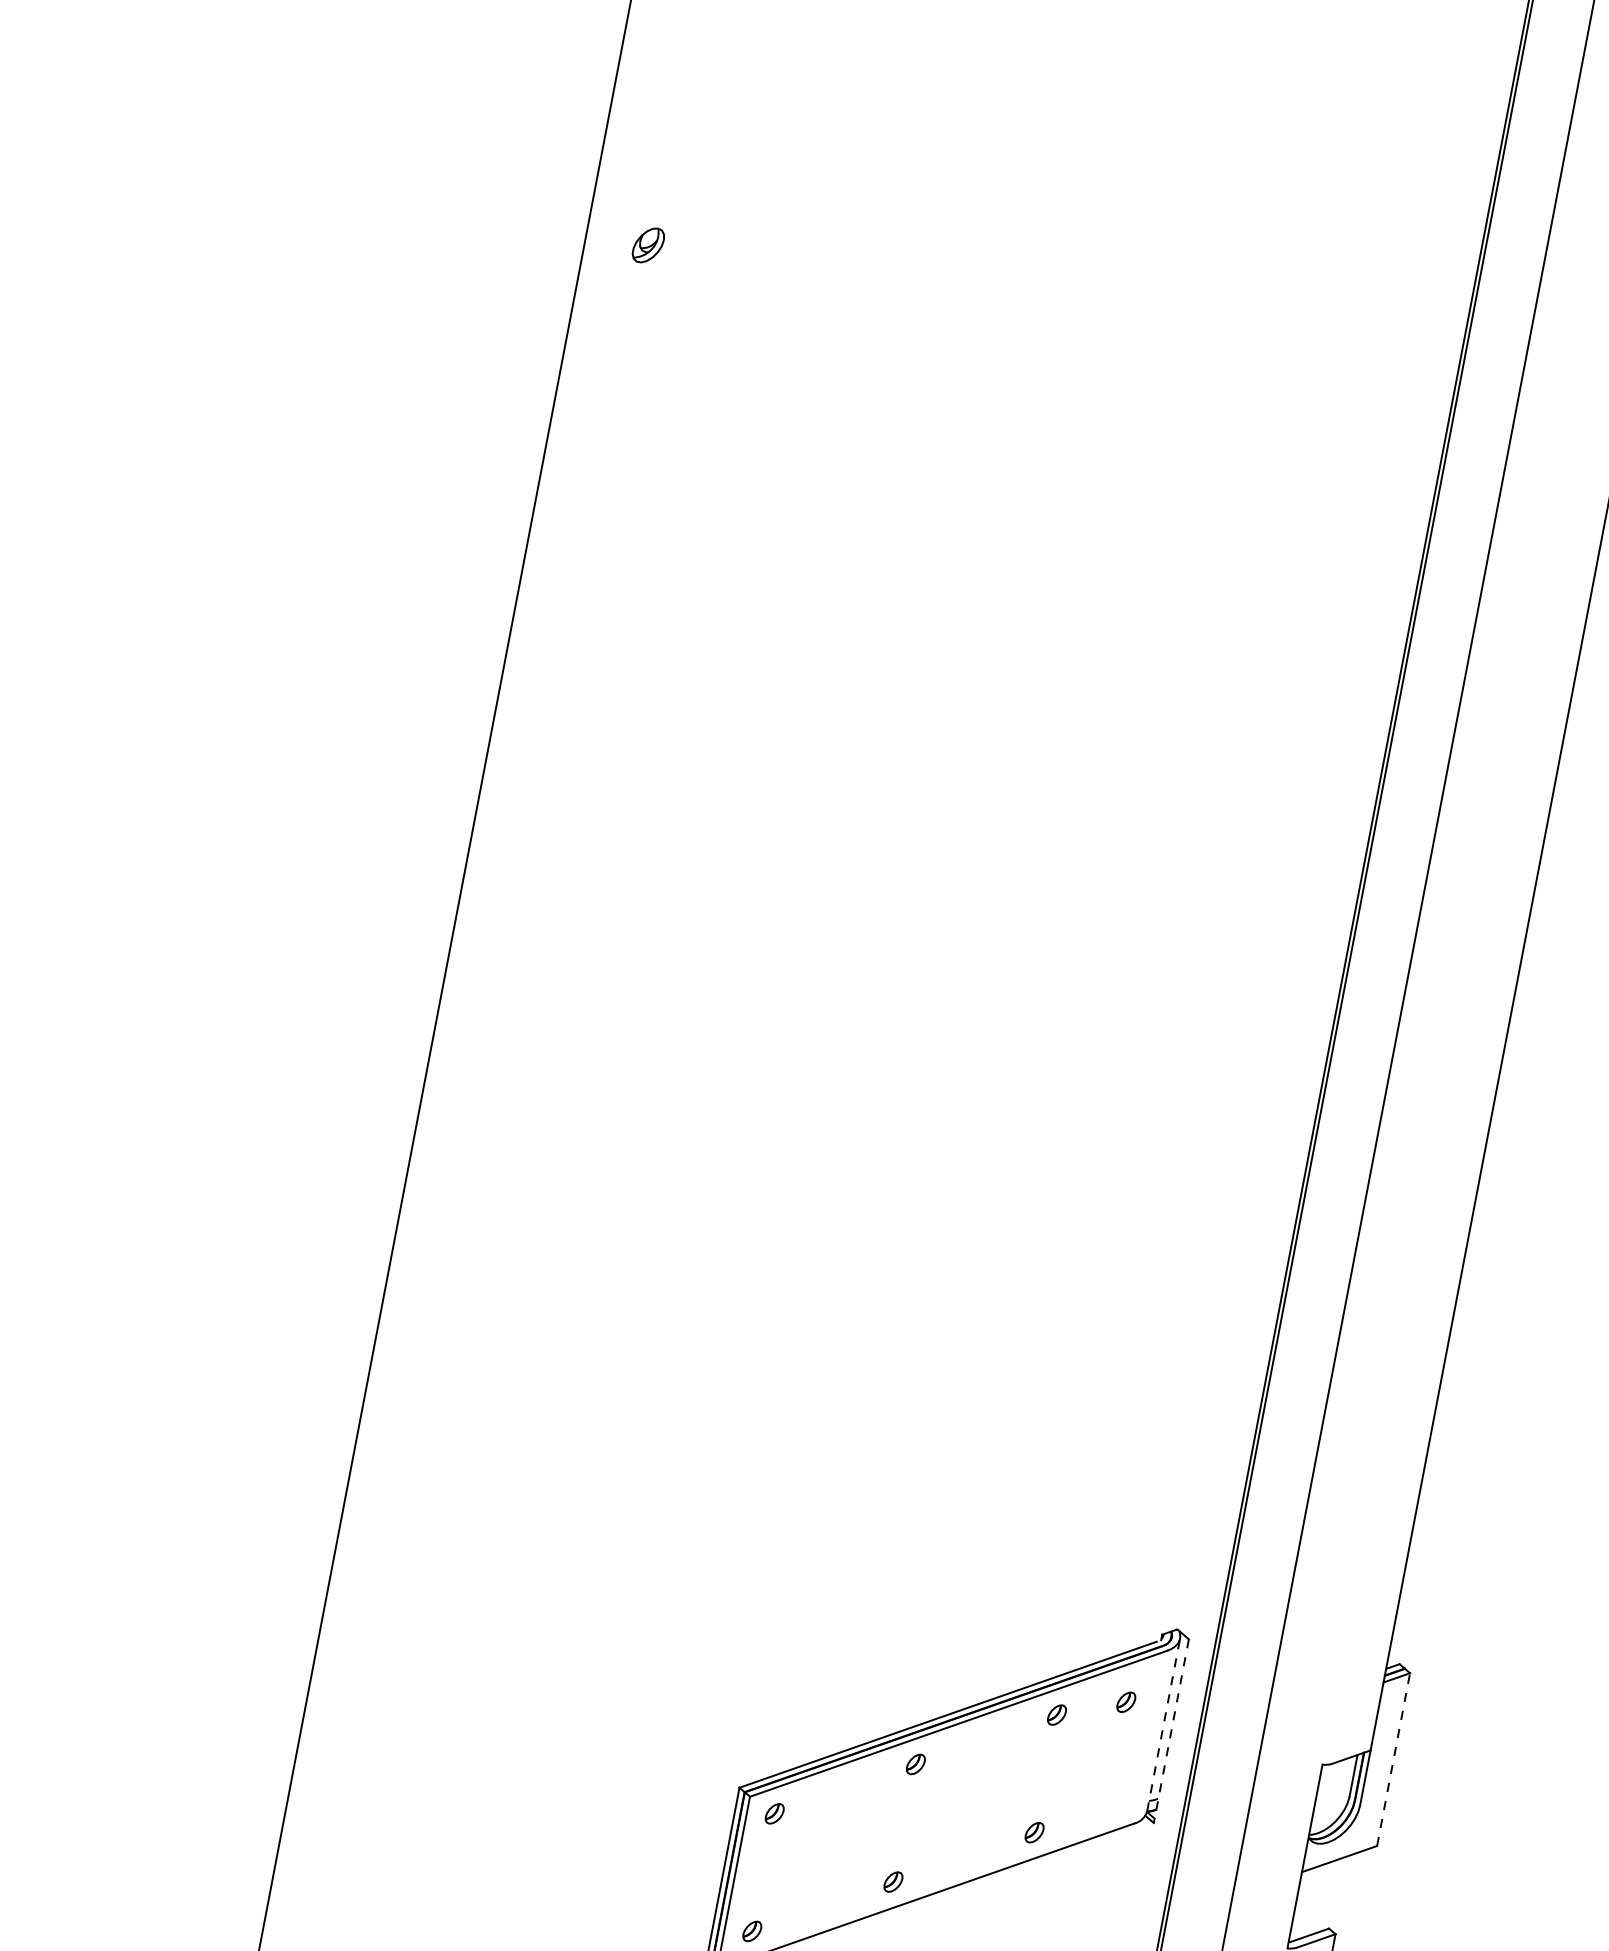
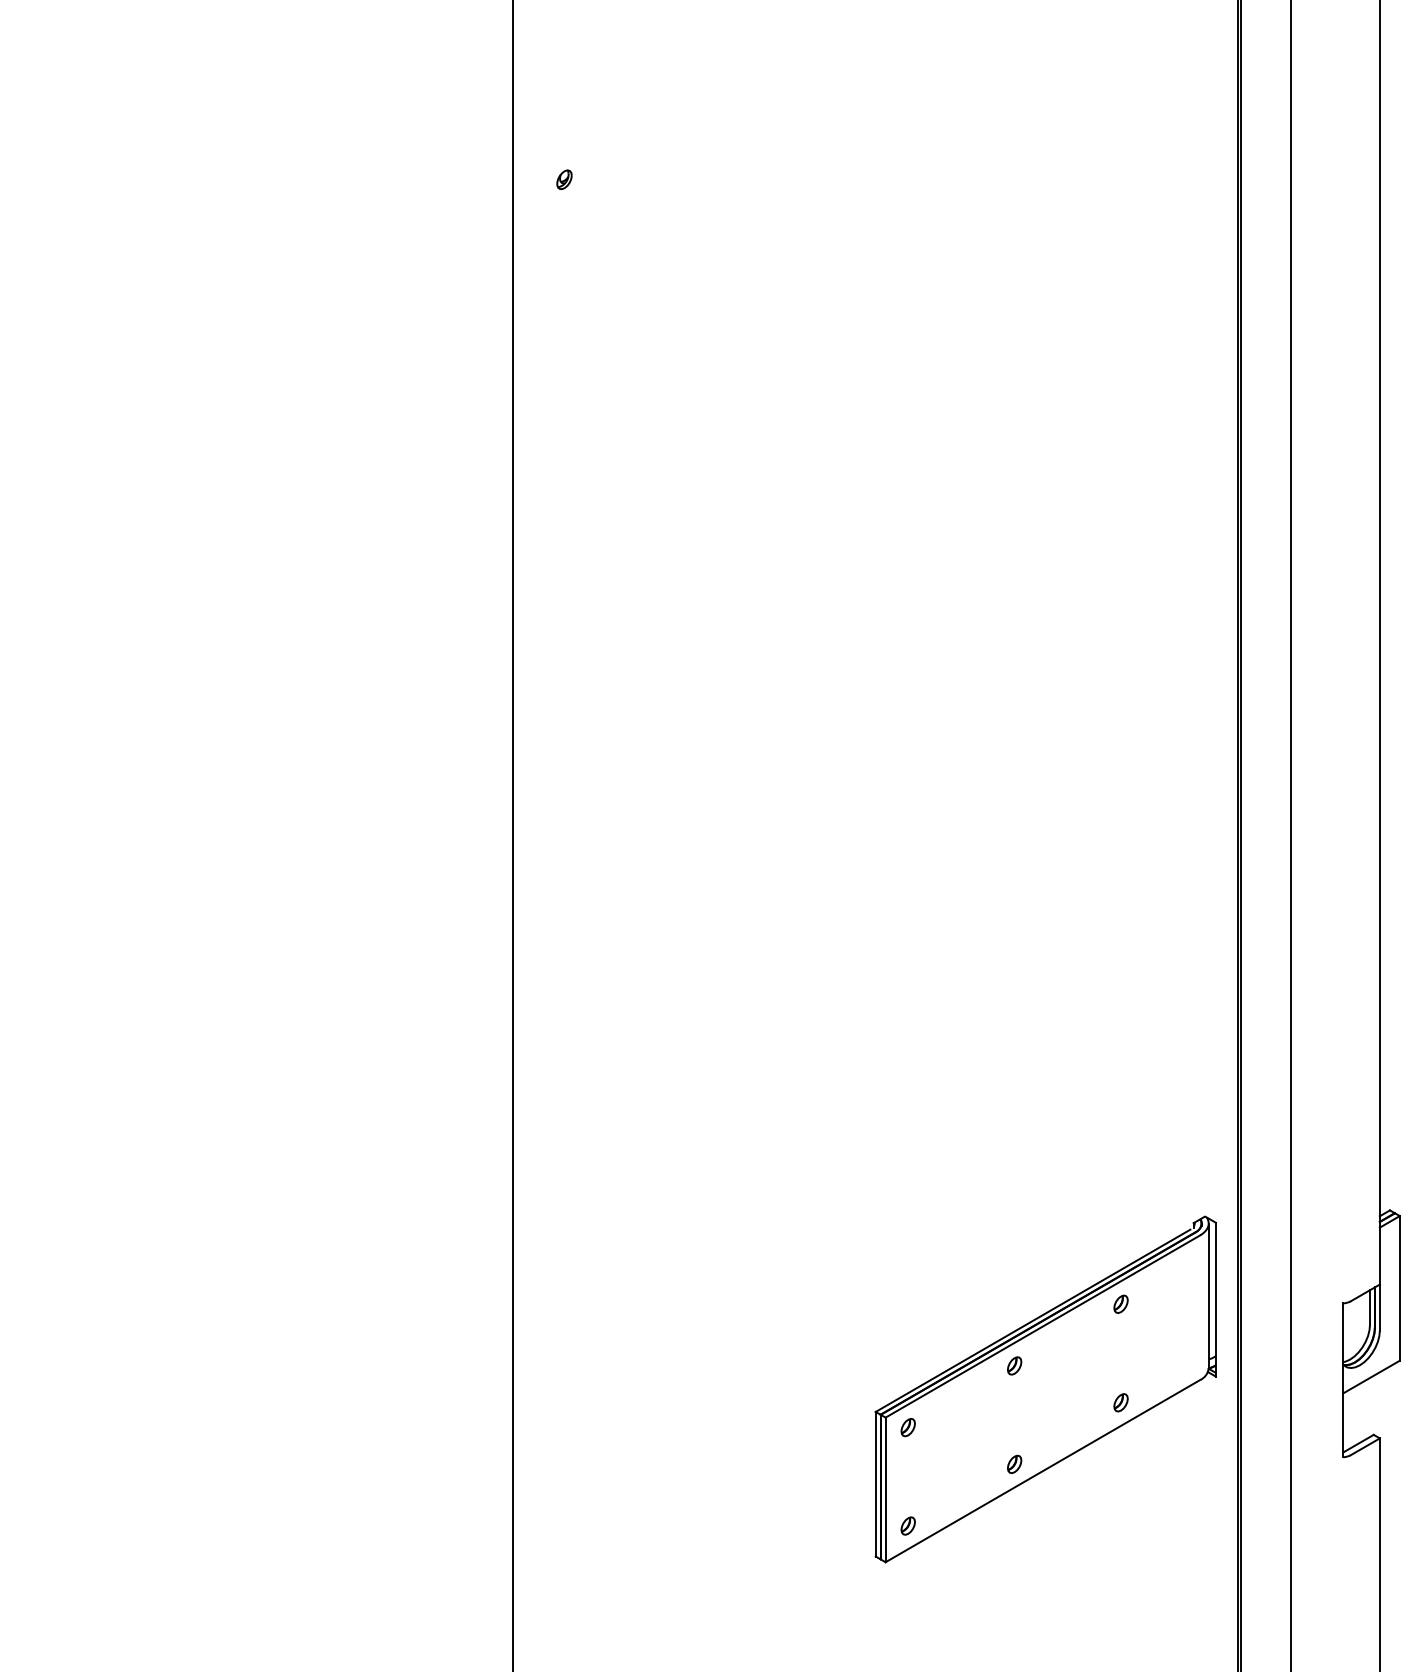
part: (648, 244) -> (564, 179), size x0.62
part: (1125, 1701) -> (1174, 1282), removed
line: (1163, 1724) -> (1208, 1295), dashed -> solid
line: (1170, 1730) -> (1215, 1299), dashed -> solid
line: (1393, 1758) -> (1399, 1287), dashed -> solid

